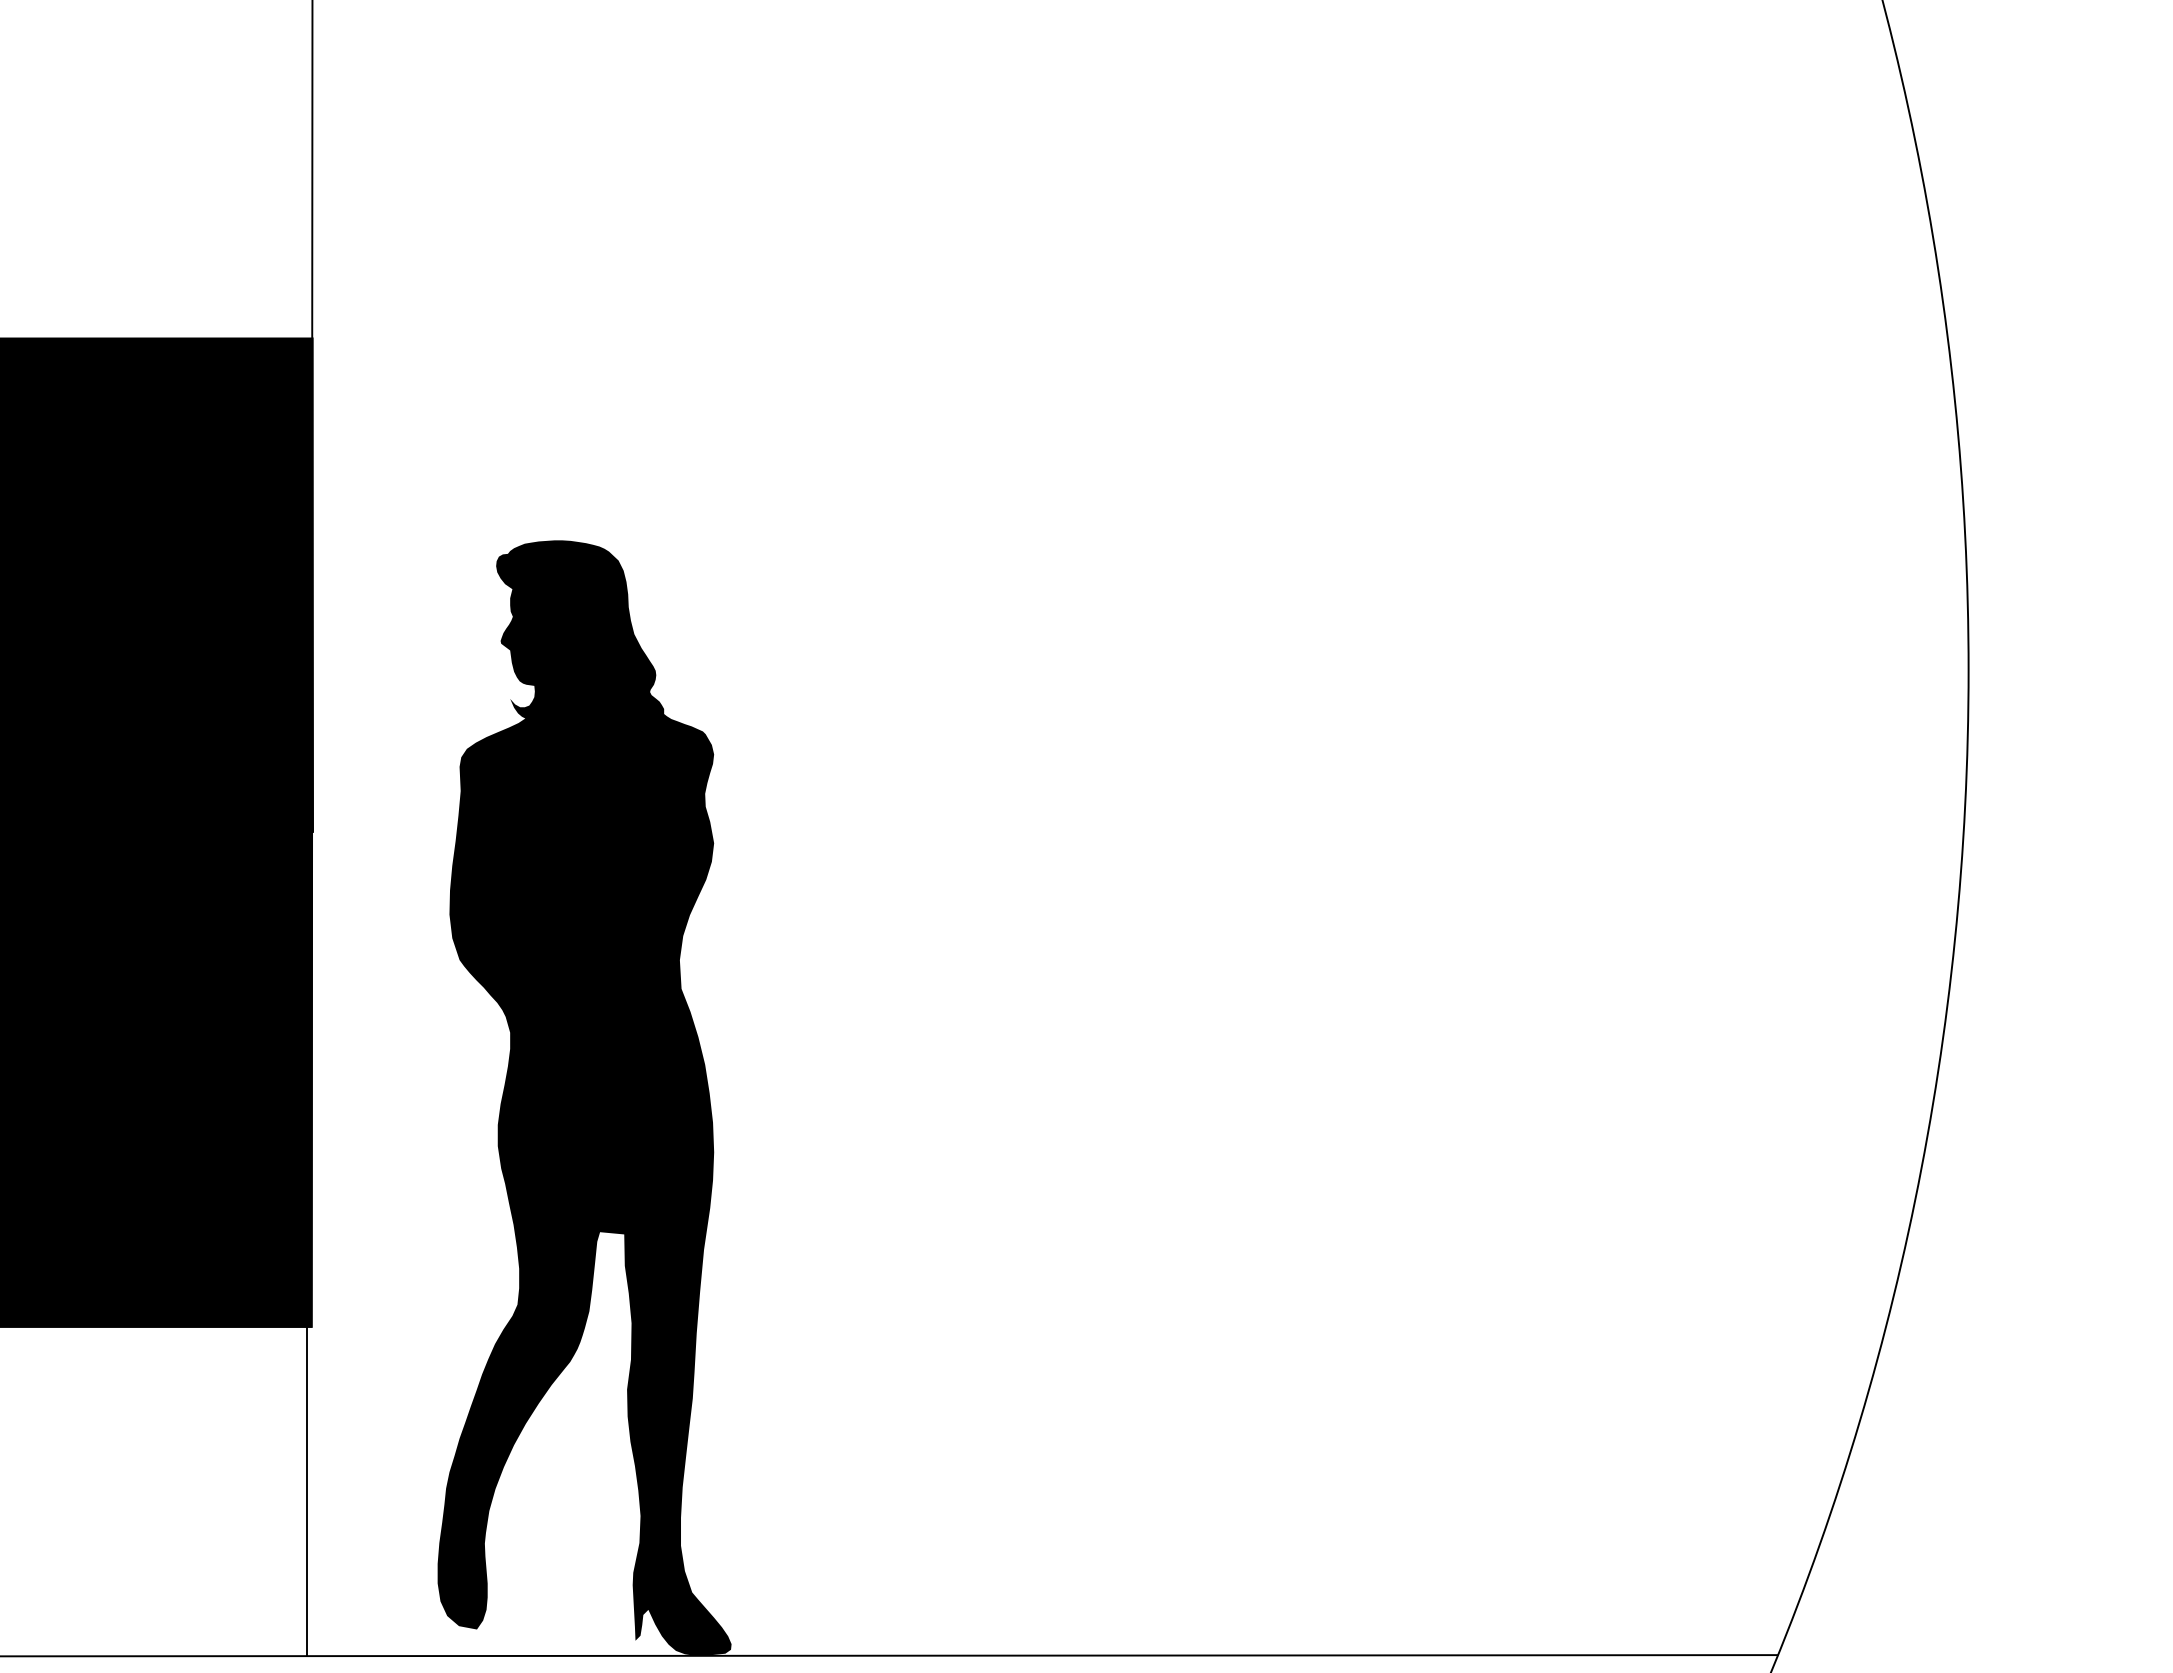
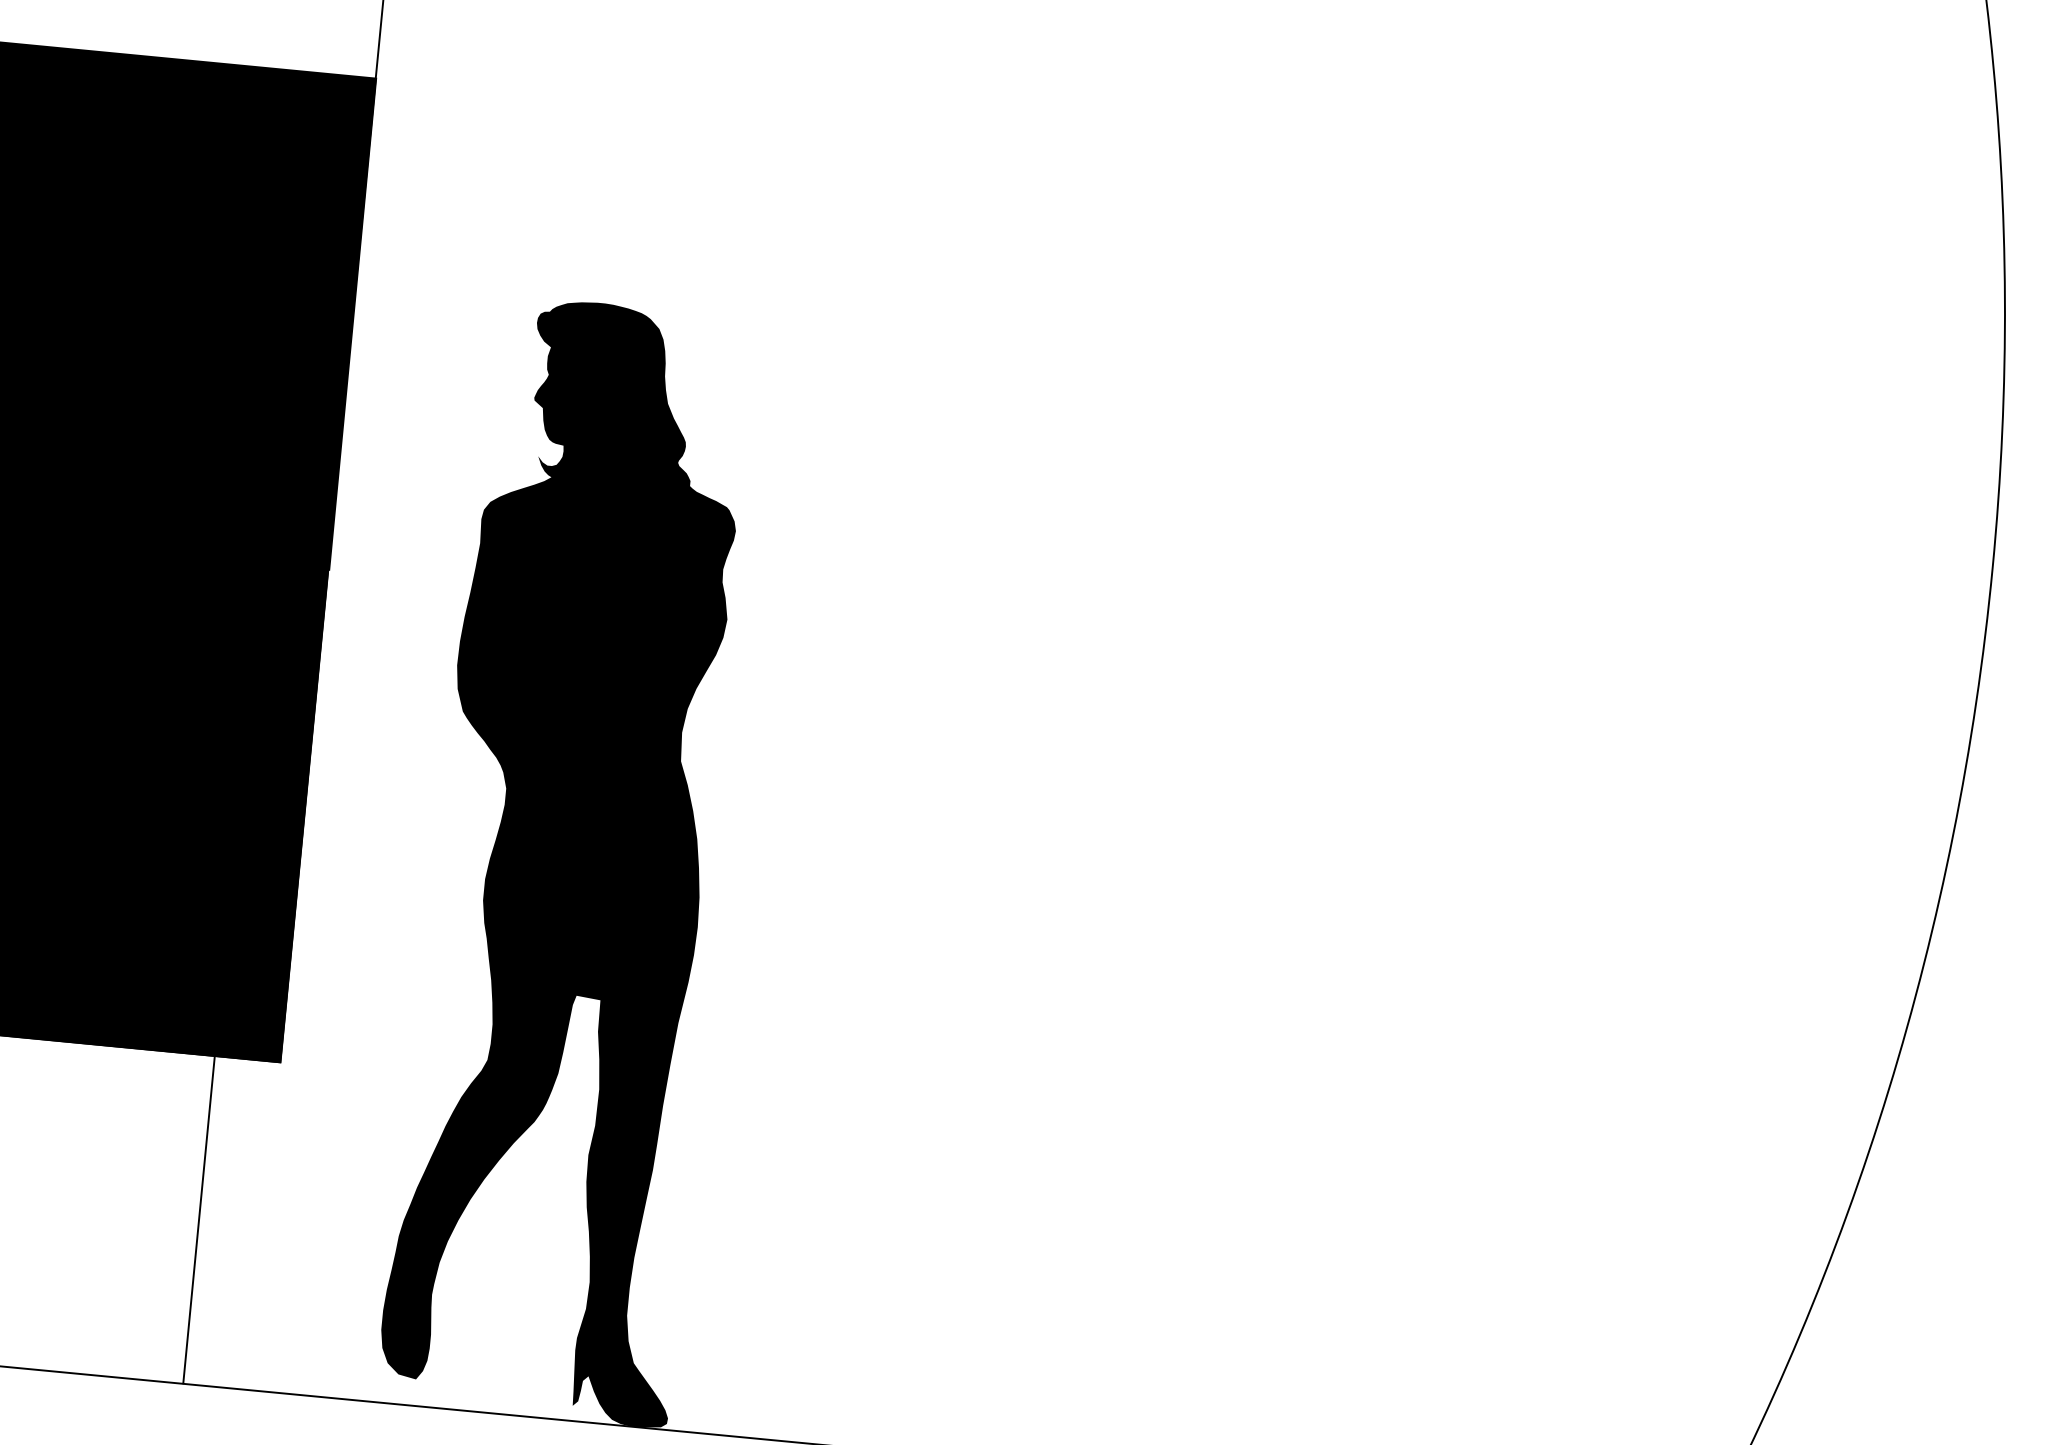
line: (306, 1490) -> (198, 1218), moved

